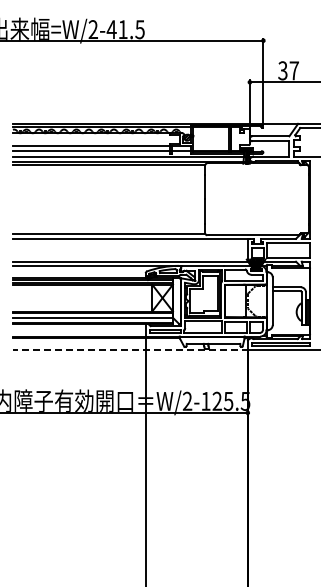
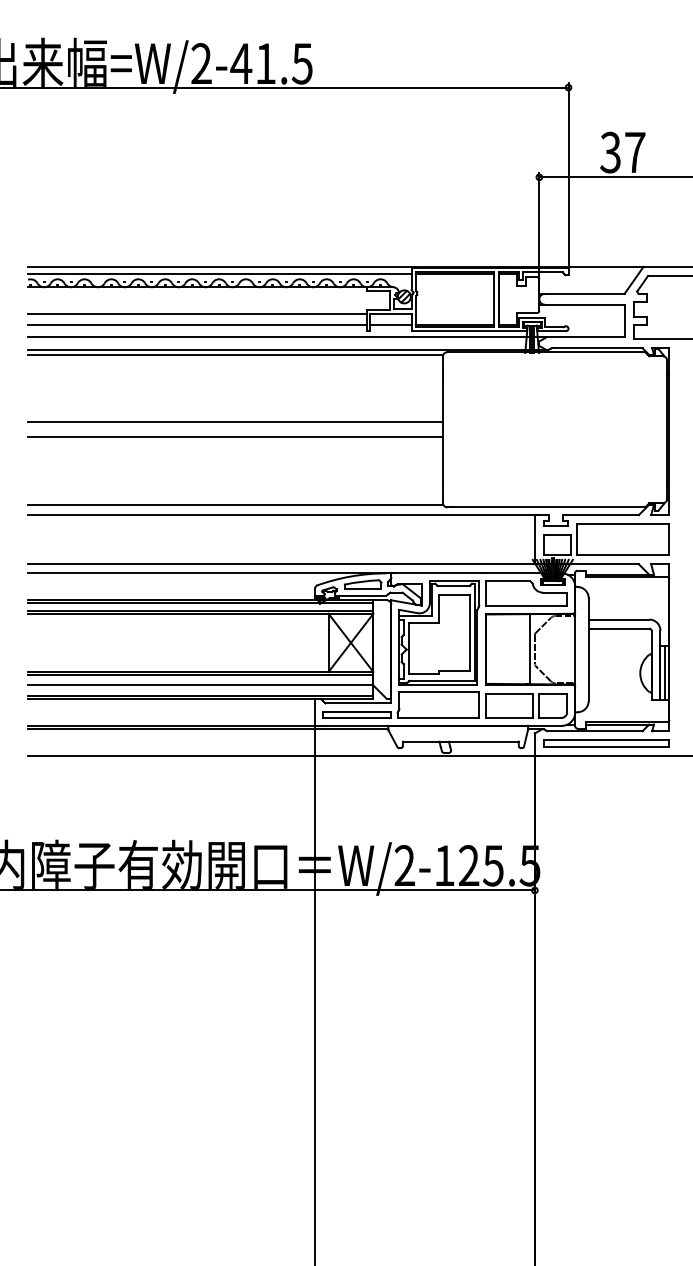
line: (108, 195) -> (234, 421), added
line: (108, 202) -> (234, 436), added
line: (130, 350) -> (281, 755), dashed -> solid

